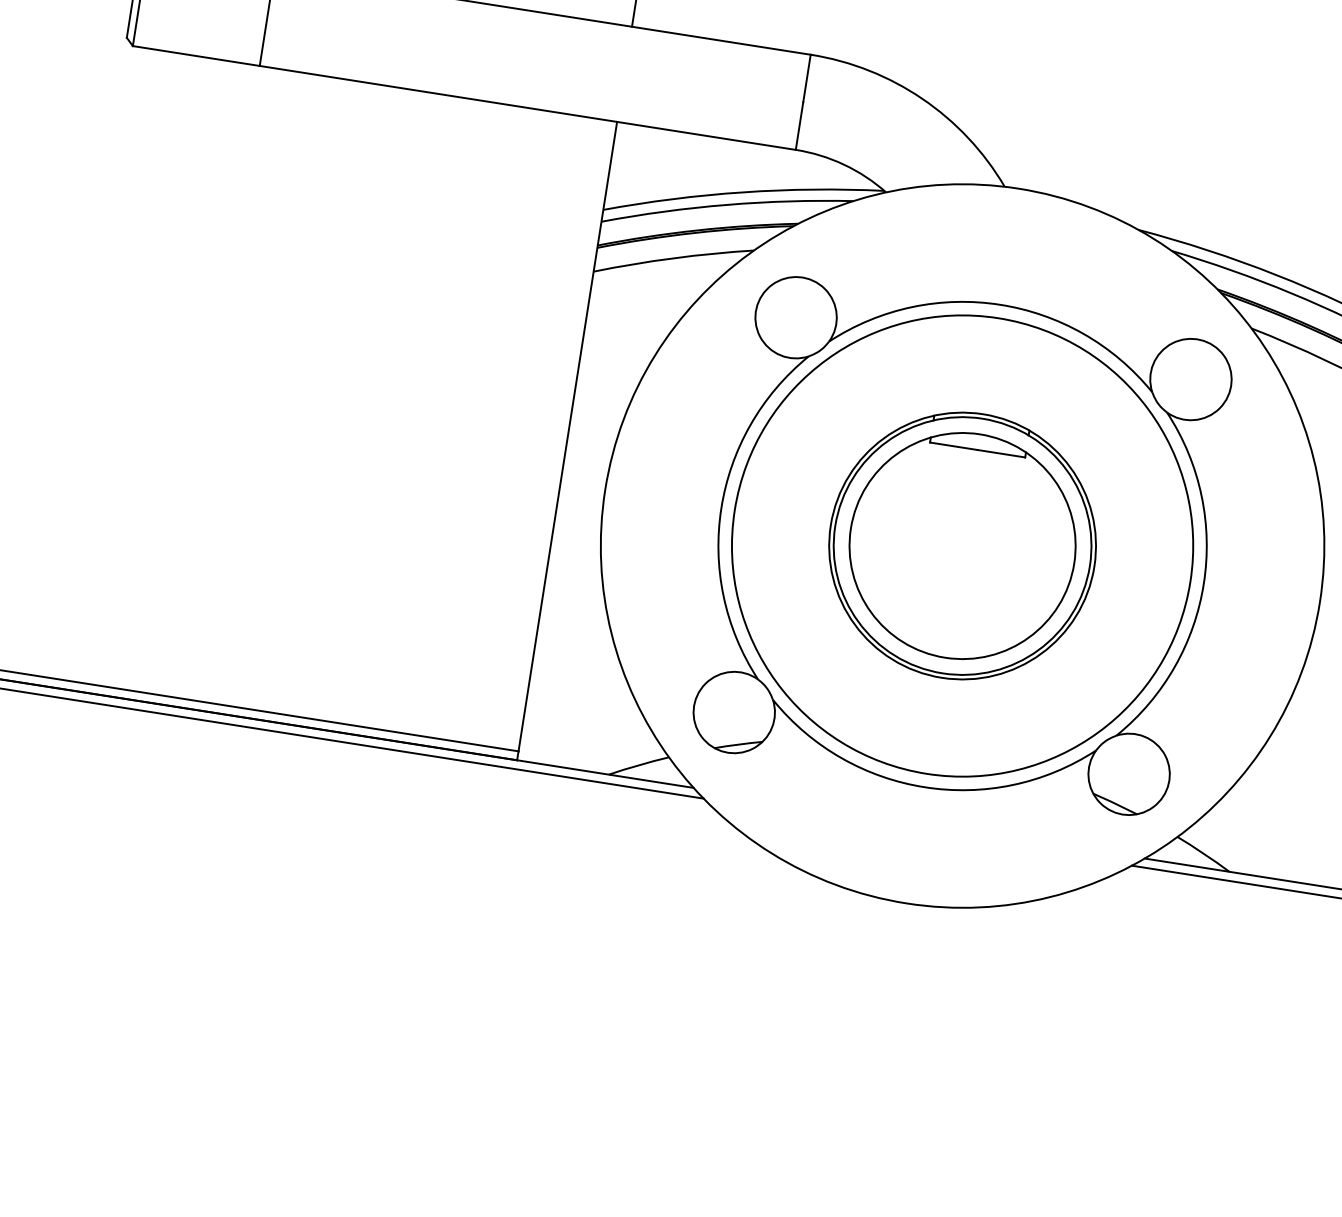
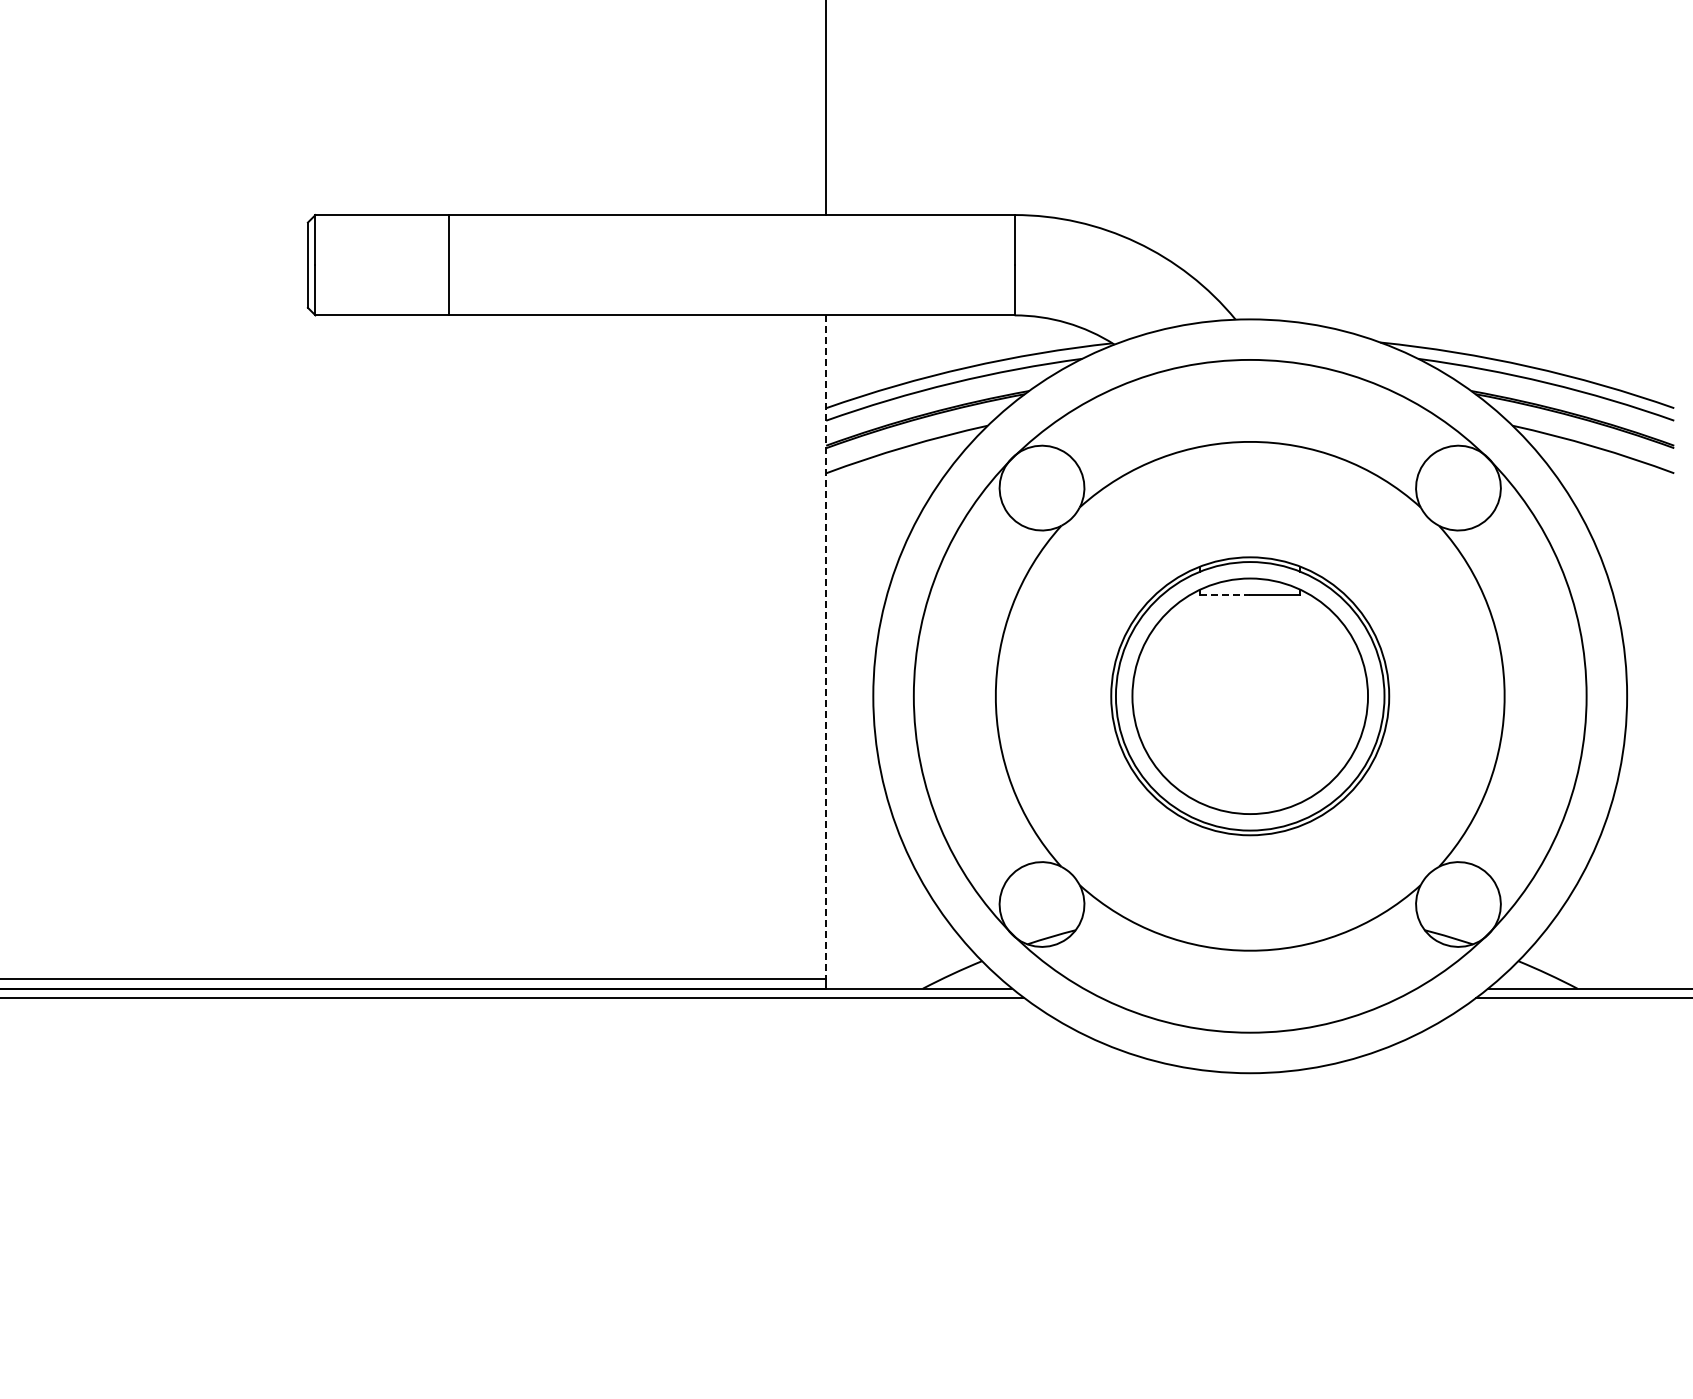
line: (568, 436) -> (826, 647), solid -> dashed
line: (954, 446) -> (1225, 595), solid -> dashed
circle: (961, 546) -> (1249, 696), size x1.4

